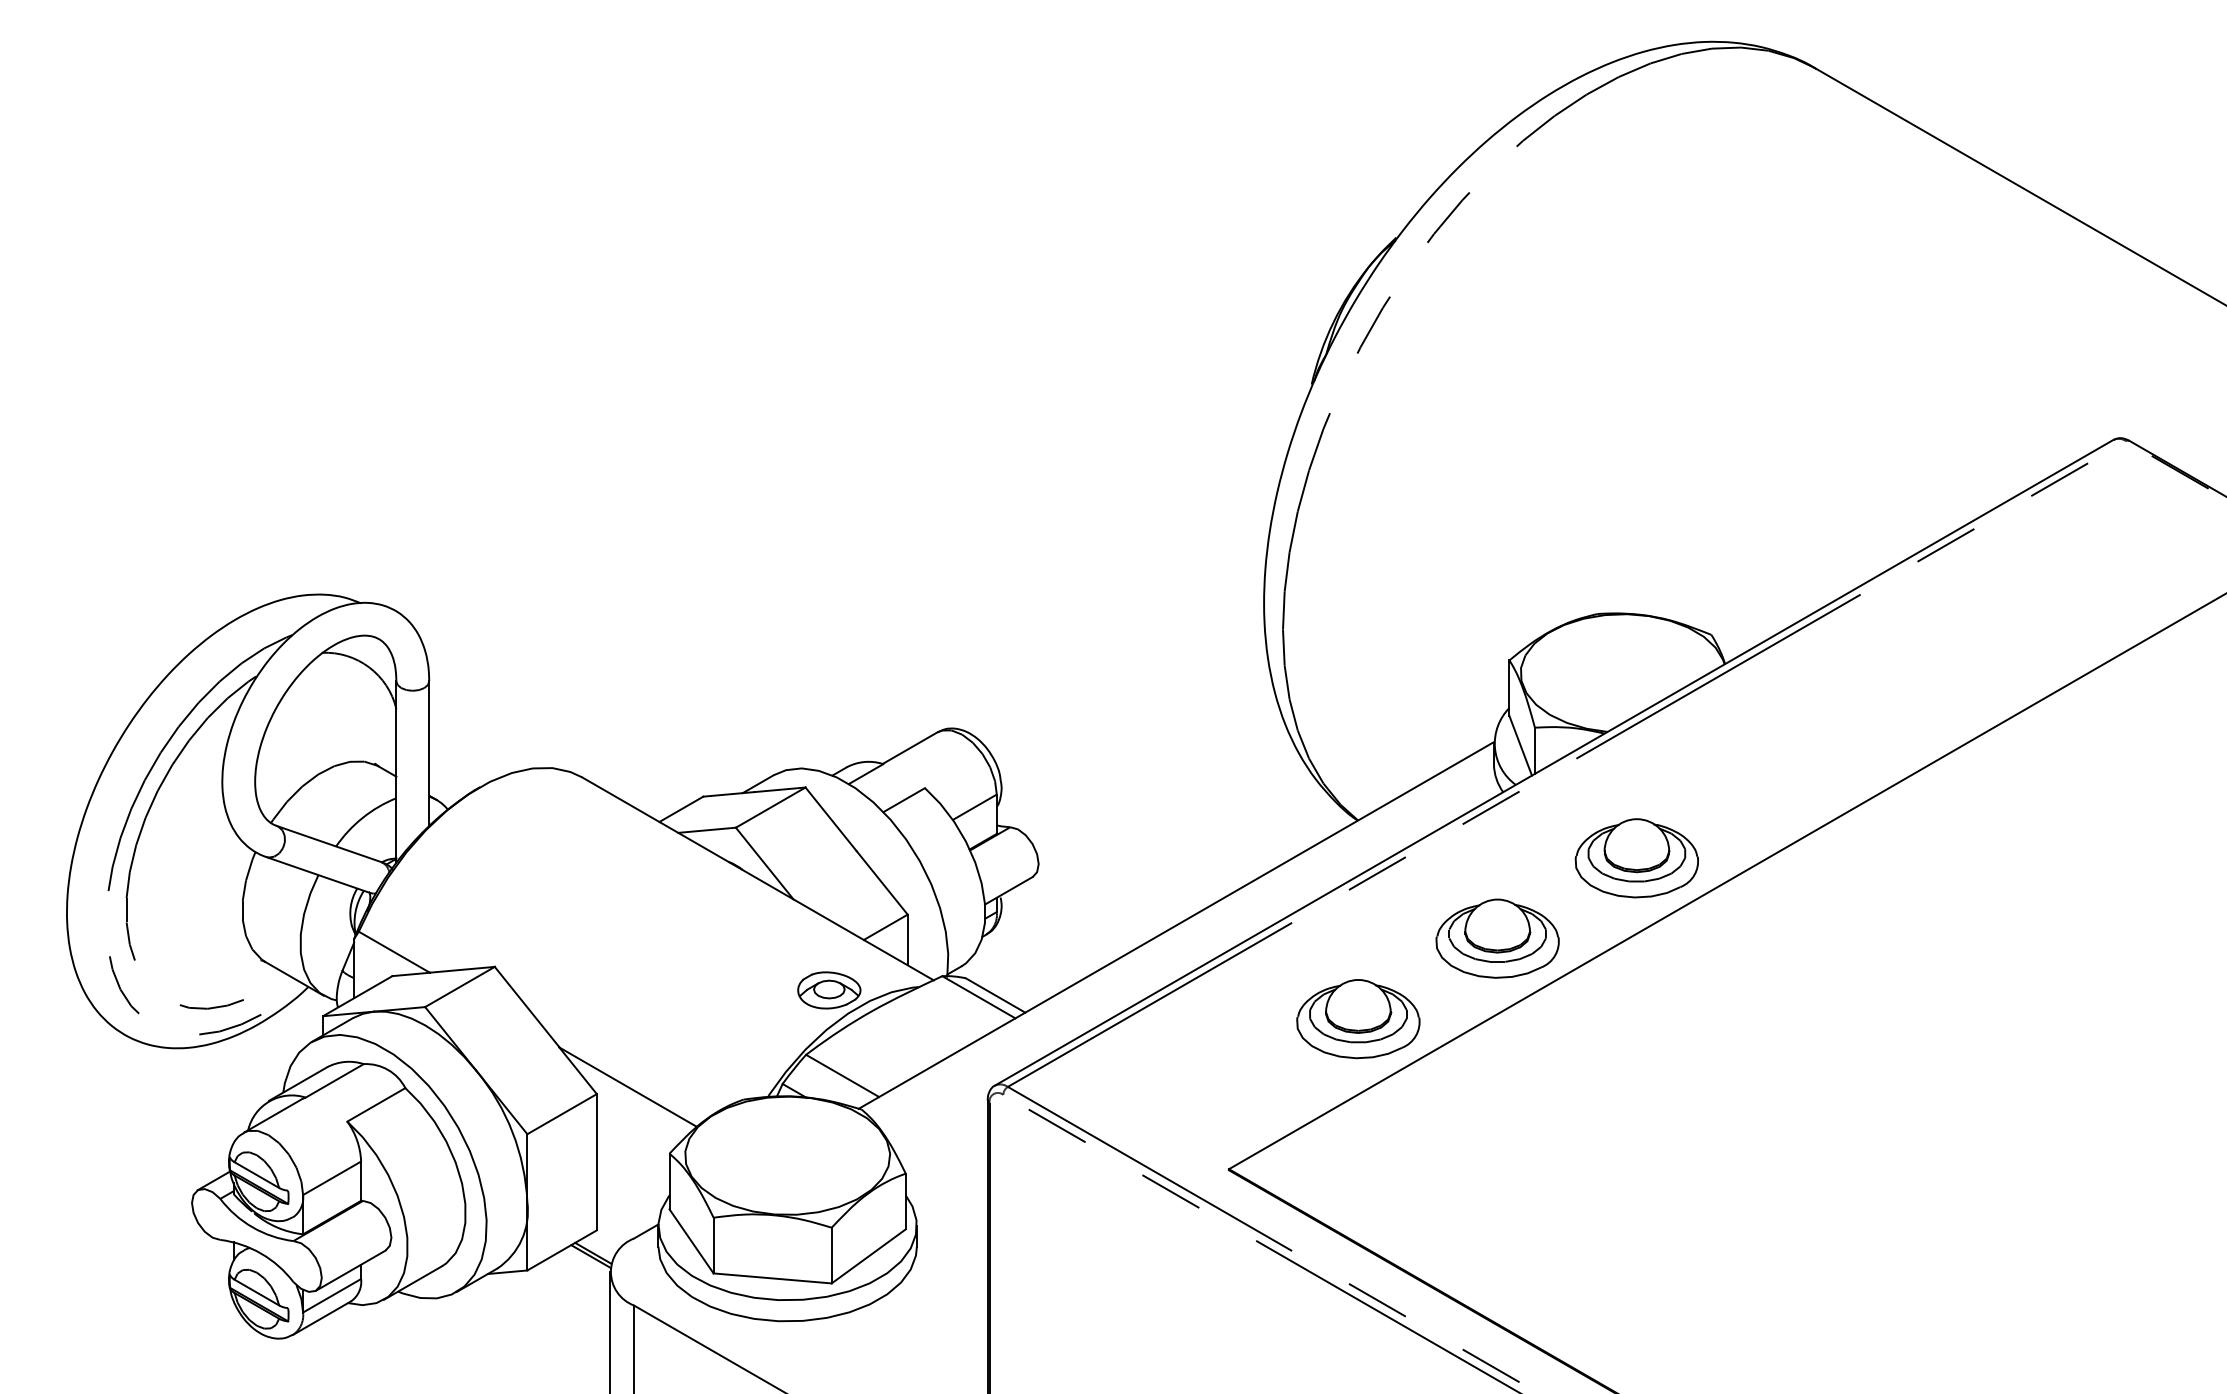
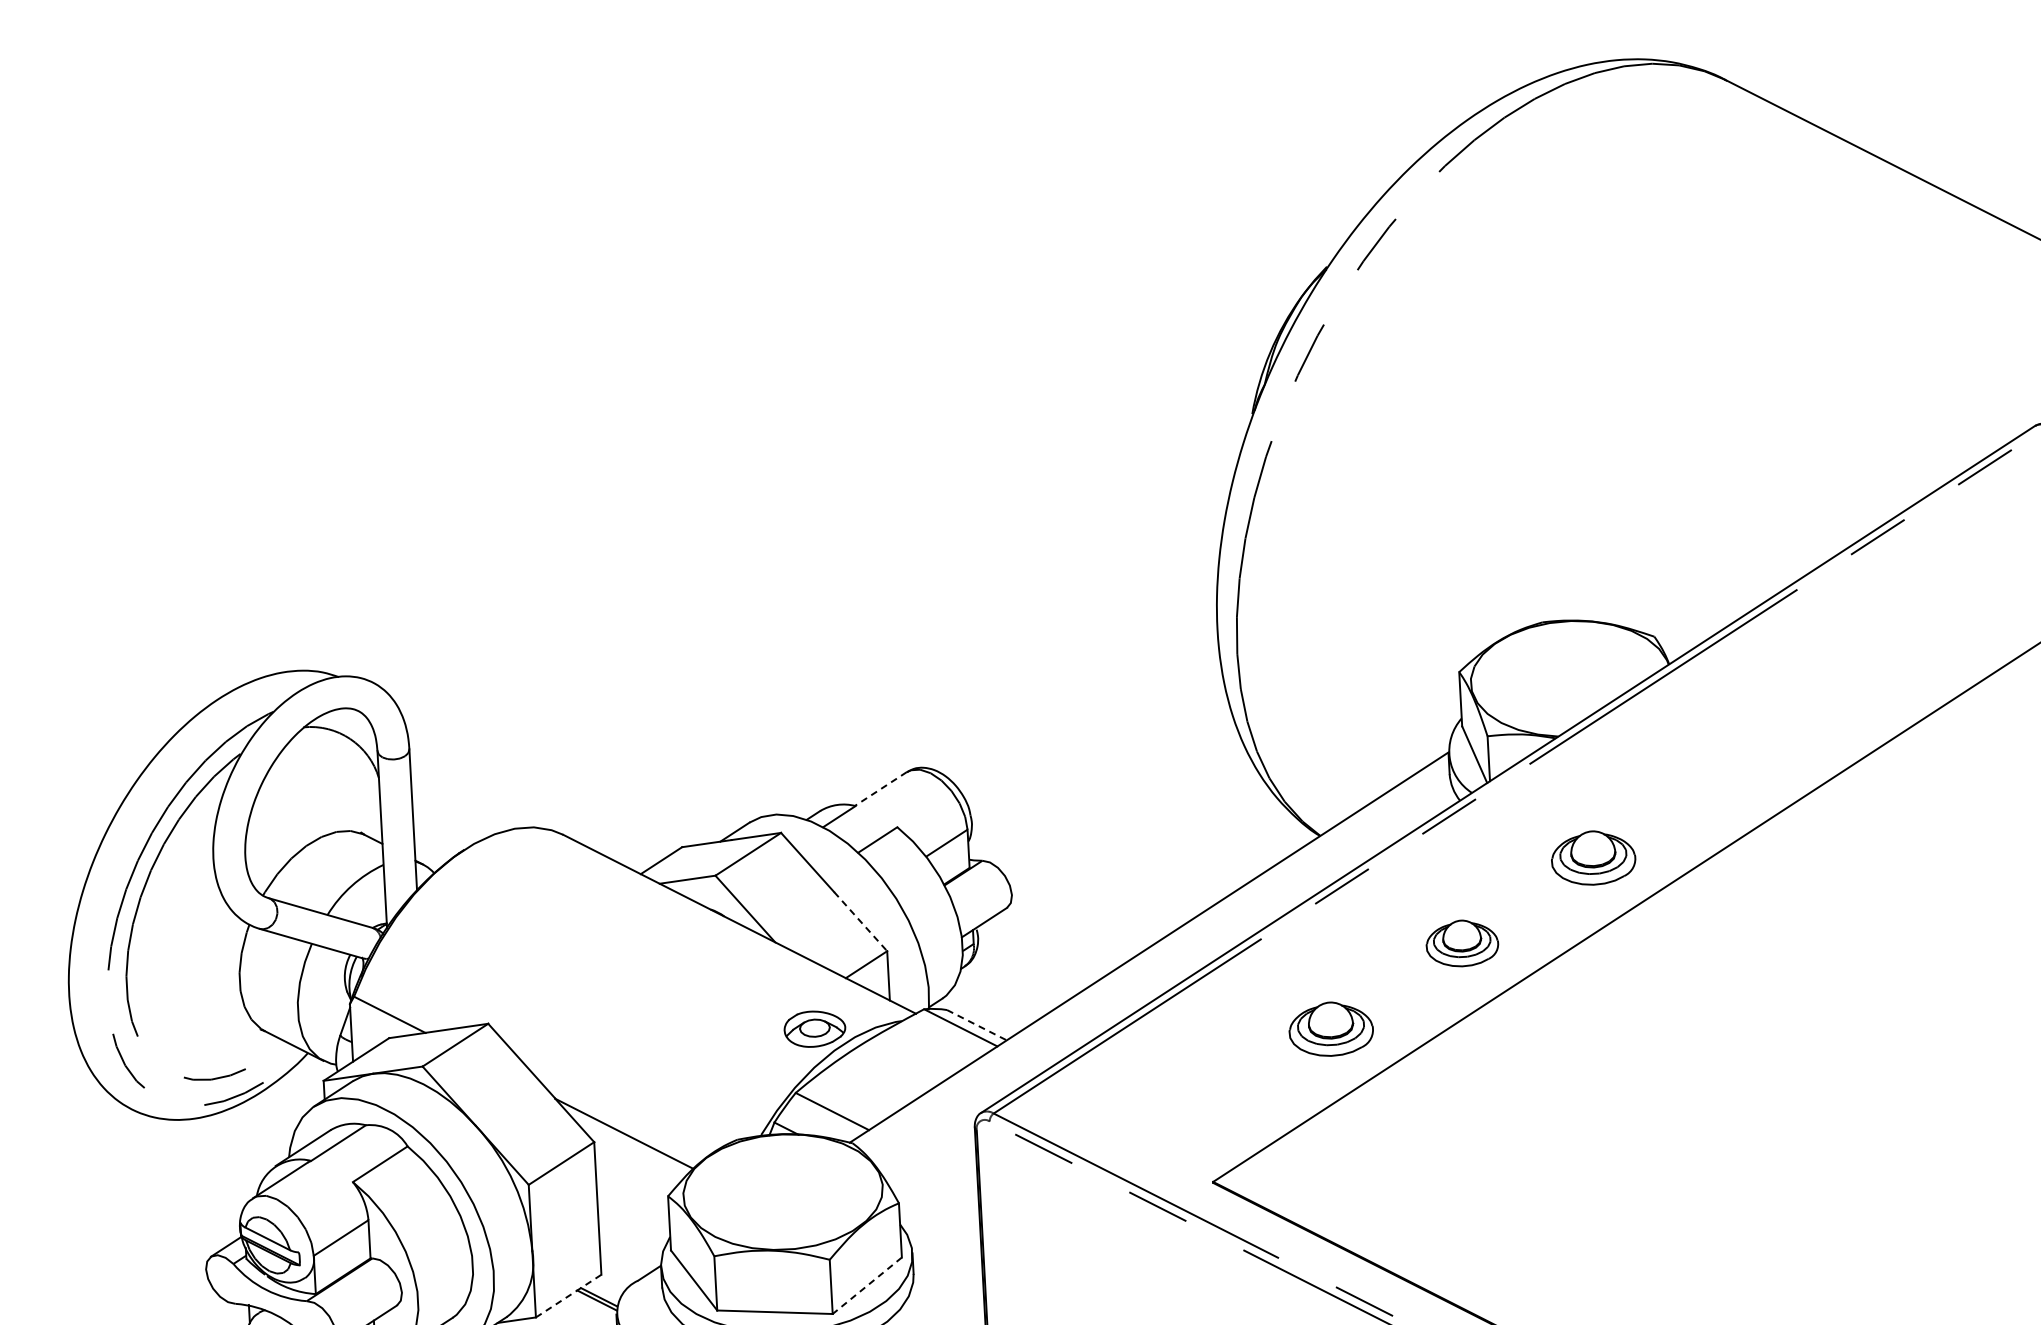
line: (910, 748) -> (881, 789), solid -> dashed
part: (1636, 858) -> (1593, 858), size x0.7
line: (882, 882) -> (860, 921), solid -> dashed
part: (1497, 938) -> (1462, 943), size x0.6
line: (995, 995) -> (976, 1025), solid -> dashed
part: (1358, 1019) -> (1331, 1029), size x0.7
line: (562, 1250) -> (569, 1296), solid -> dashed
line: (868, 1256) -> (867, 1285), solid -> dashed

